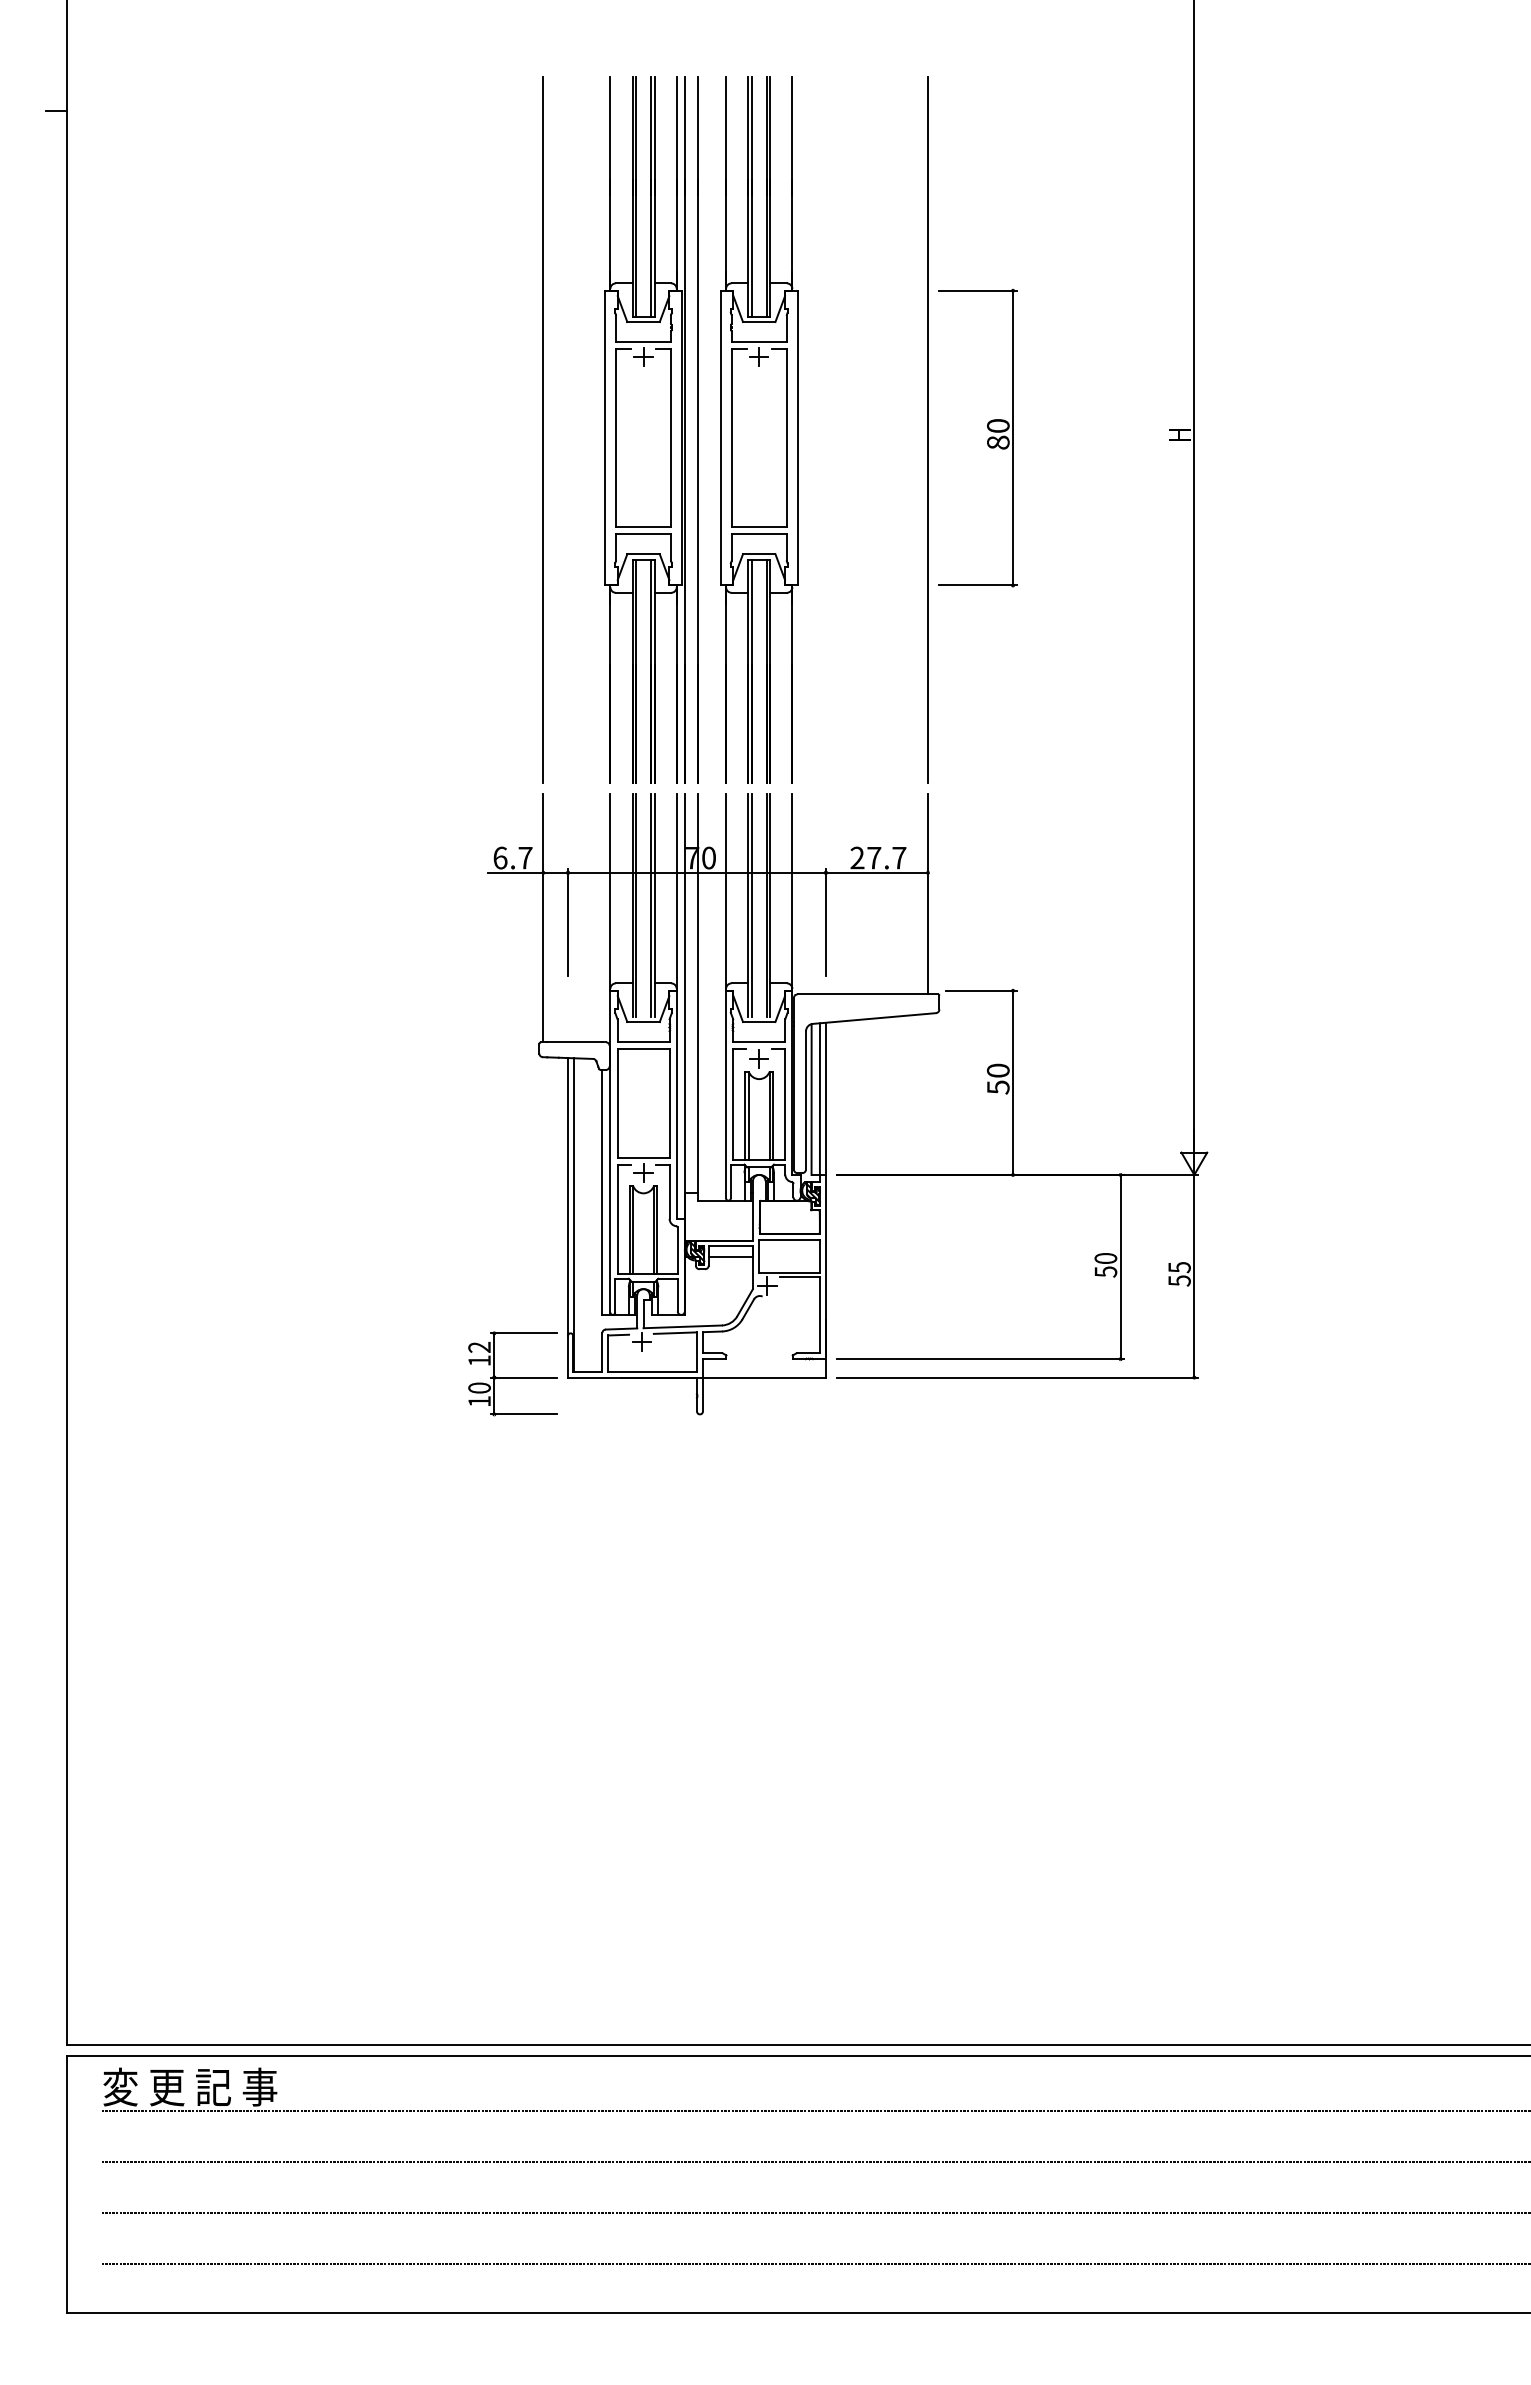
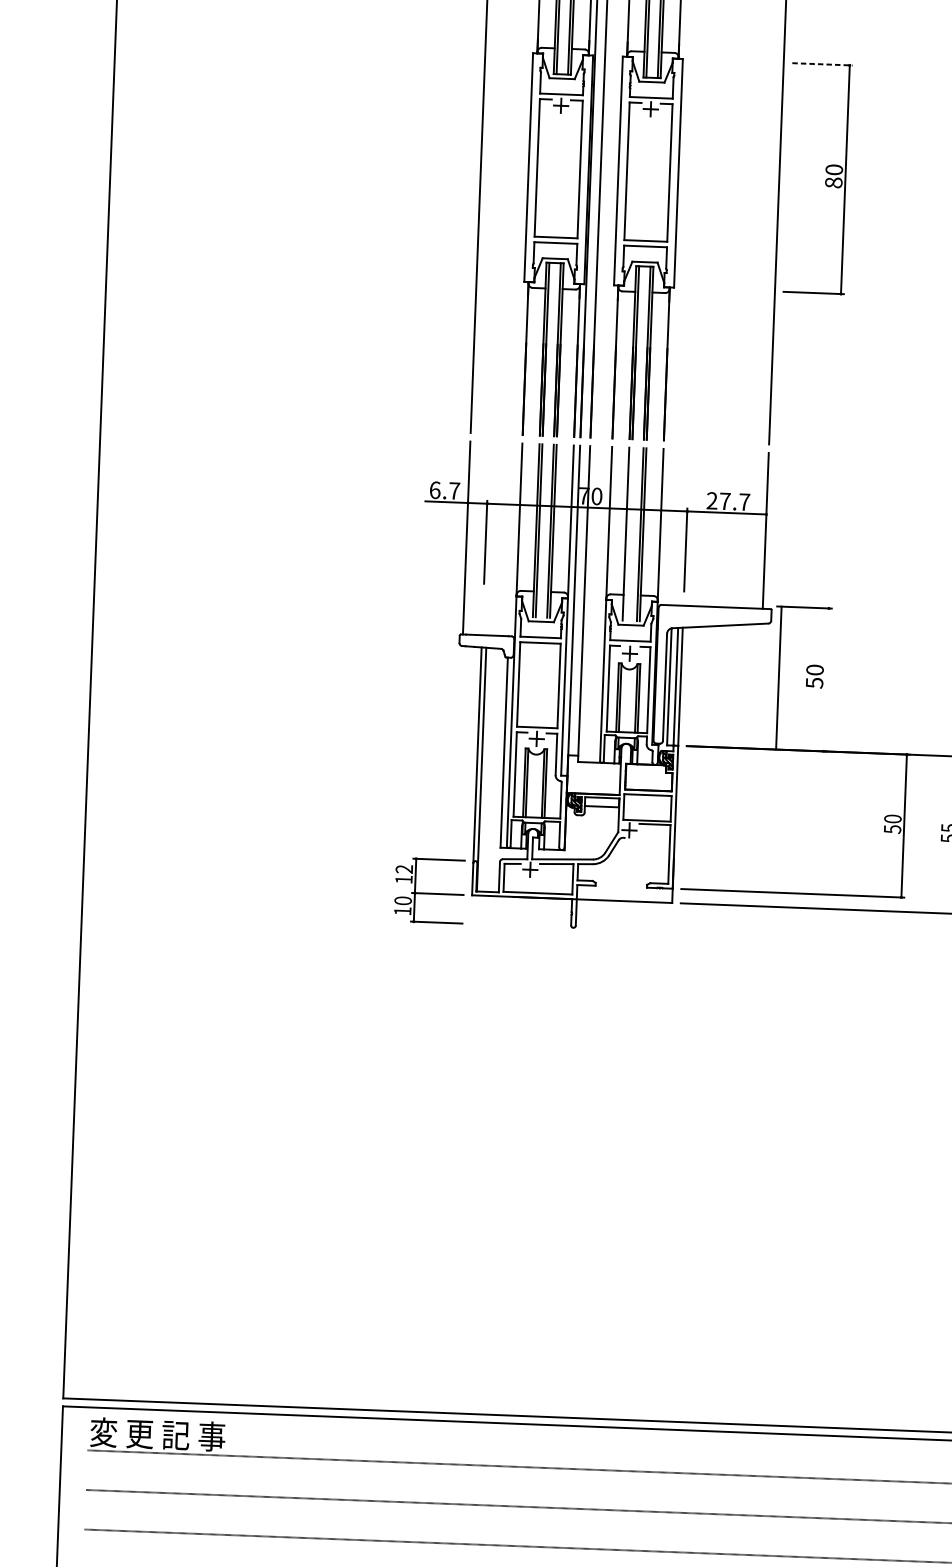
line: (977, 290) -> (822, 64), solid -> dashed
line: (751, 904) -> (628, 533), removed
line: (1013, 1082) -> (779, 677), moved

